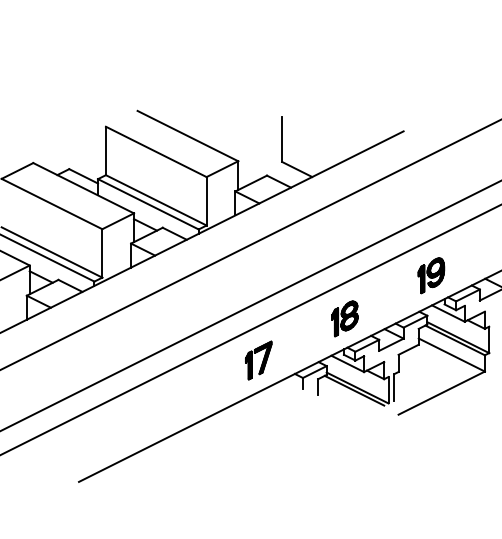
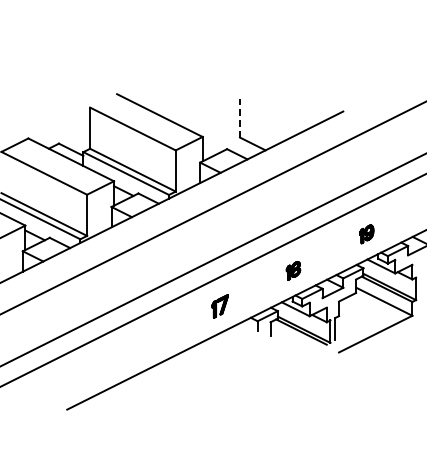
line: (281, 138) -> (239, 117), solid -> dashed
part: (430, 275) -> (366, 234), size x0.6
part: (345, 318) -> (293, 270), size x0.6
part: (258, 360) -> (219, 306), size x0.7

